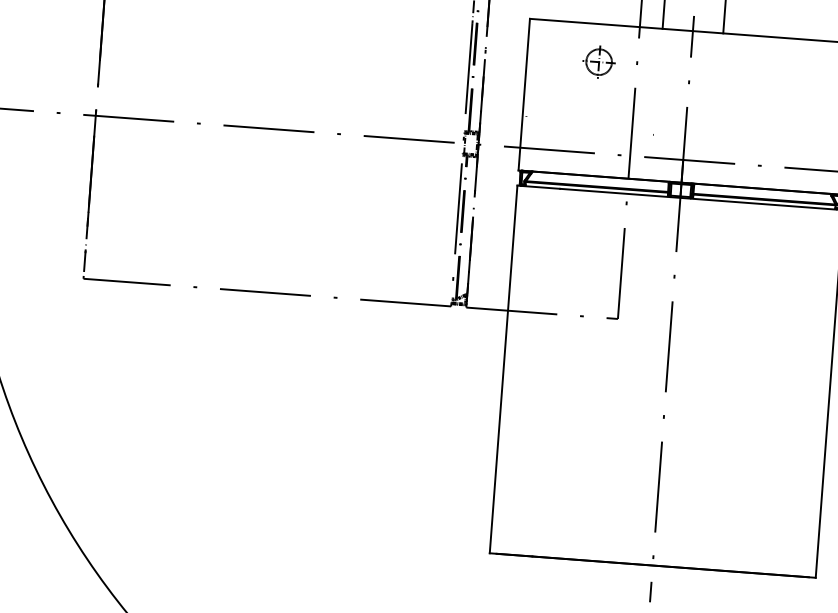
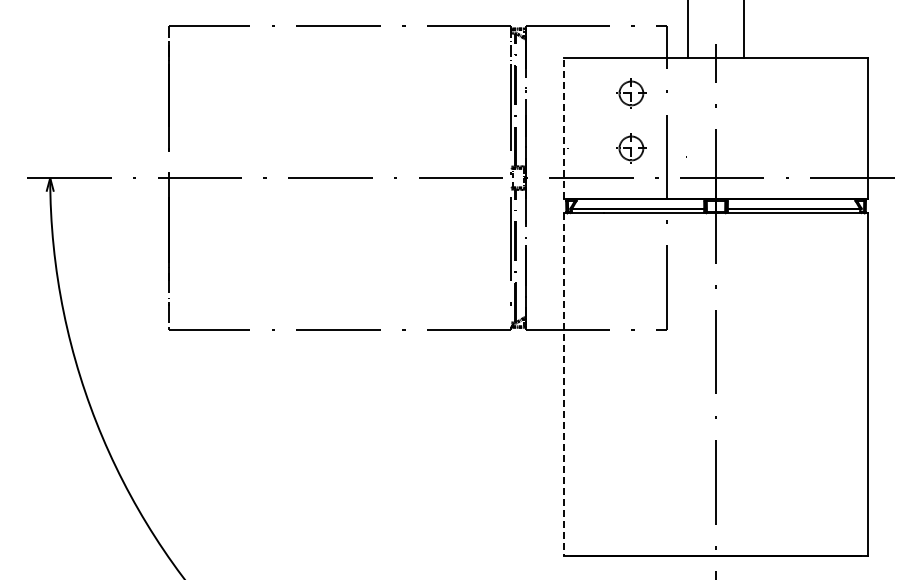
line: (524, 94) -> (564, 128), solid -> dashed
part: (594, 121) -> (631, 148), added
line: (503, 370) -> (564, 385), solid -> dashed

